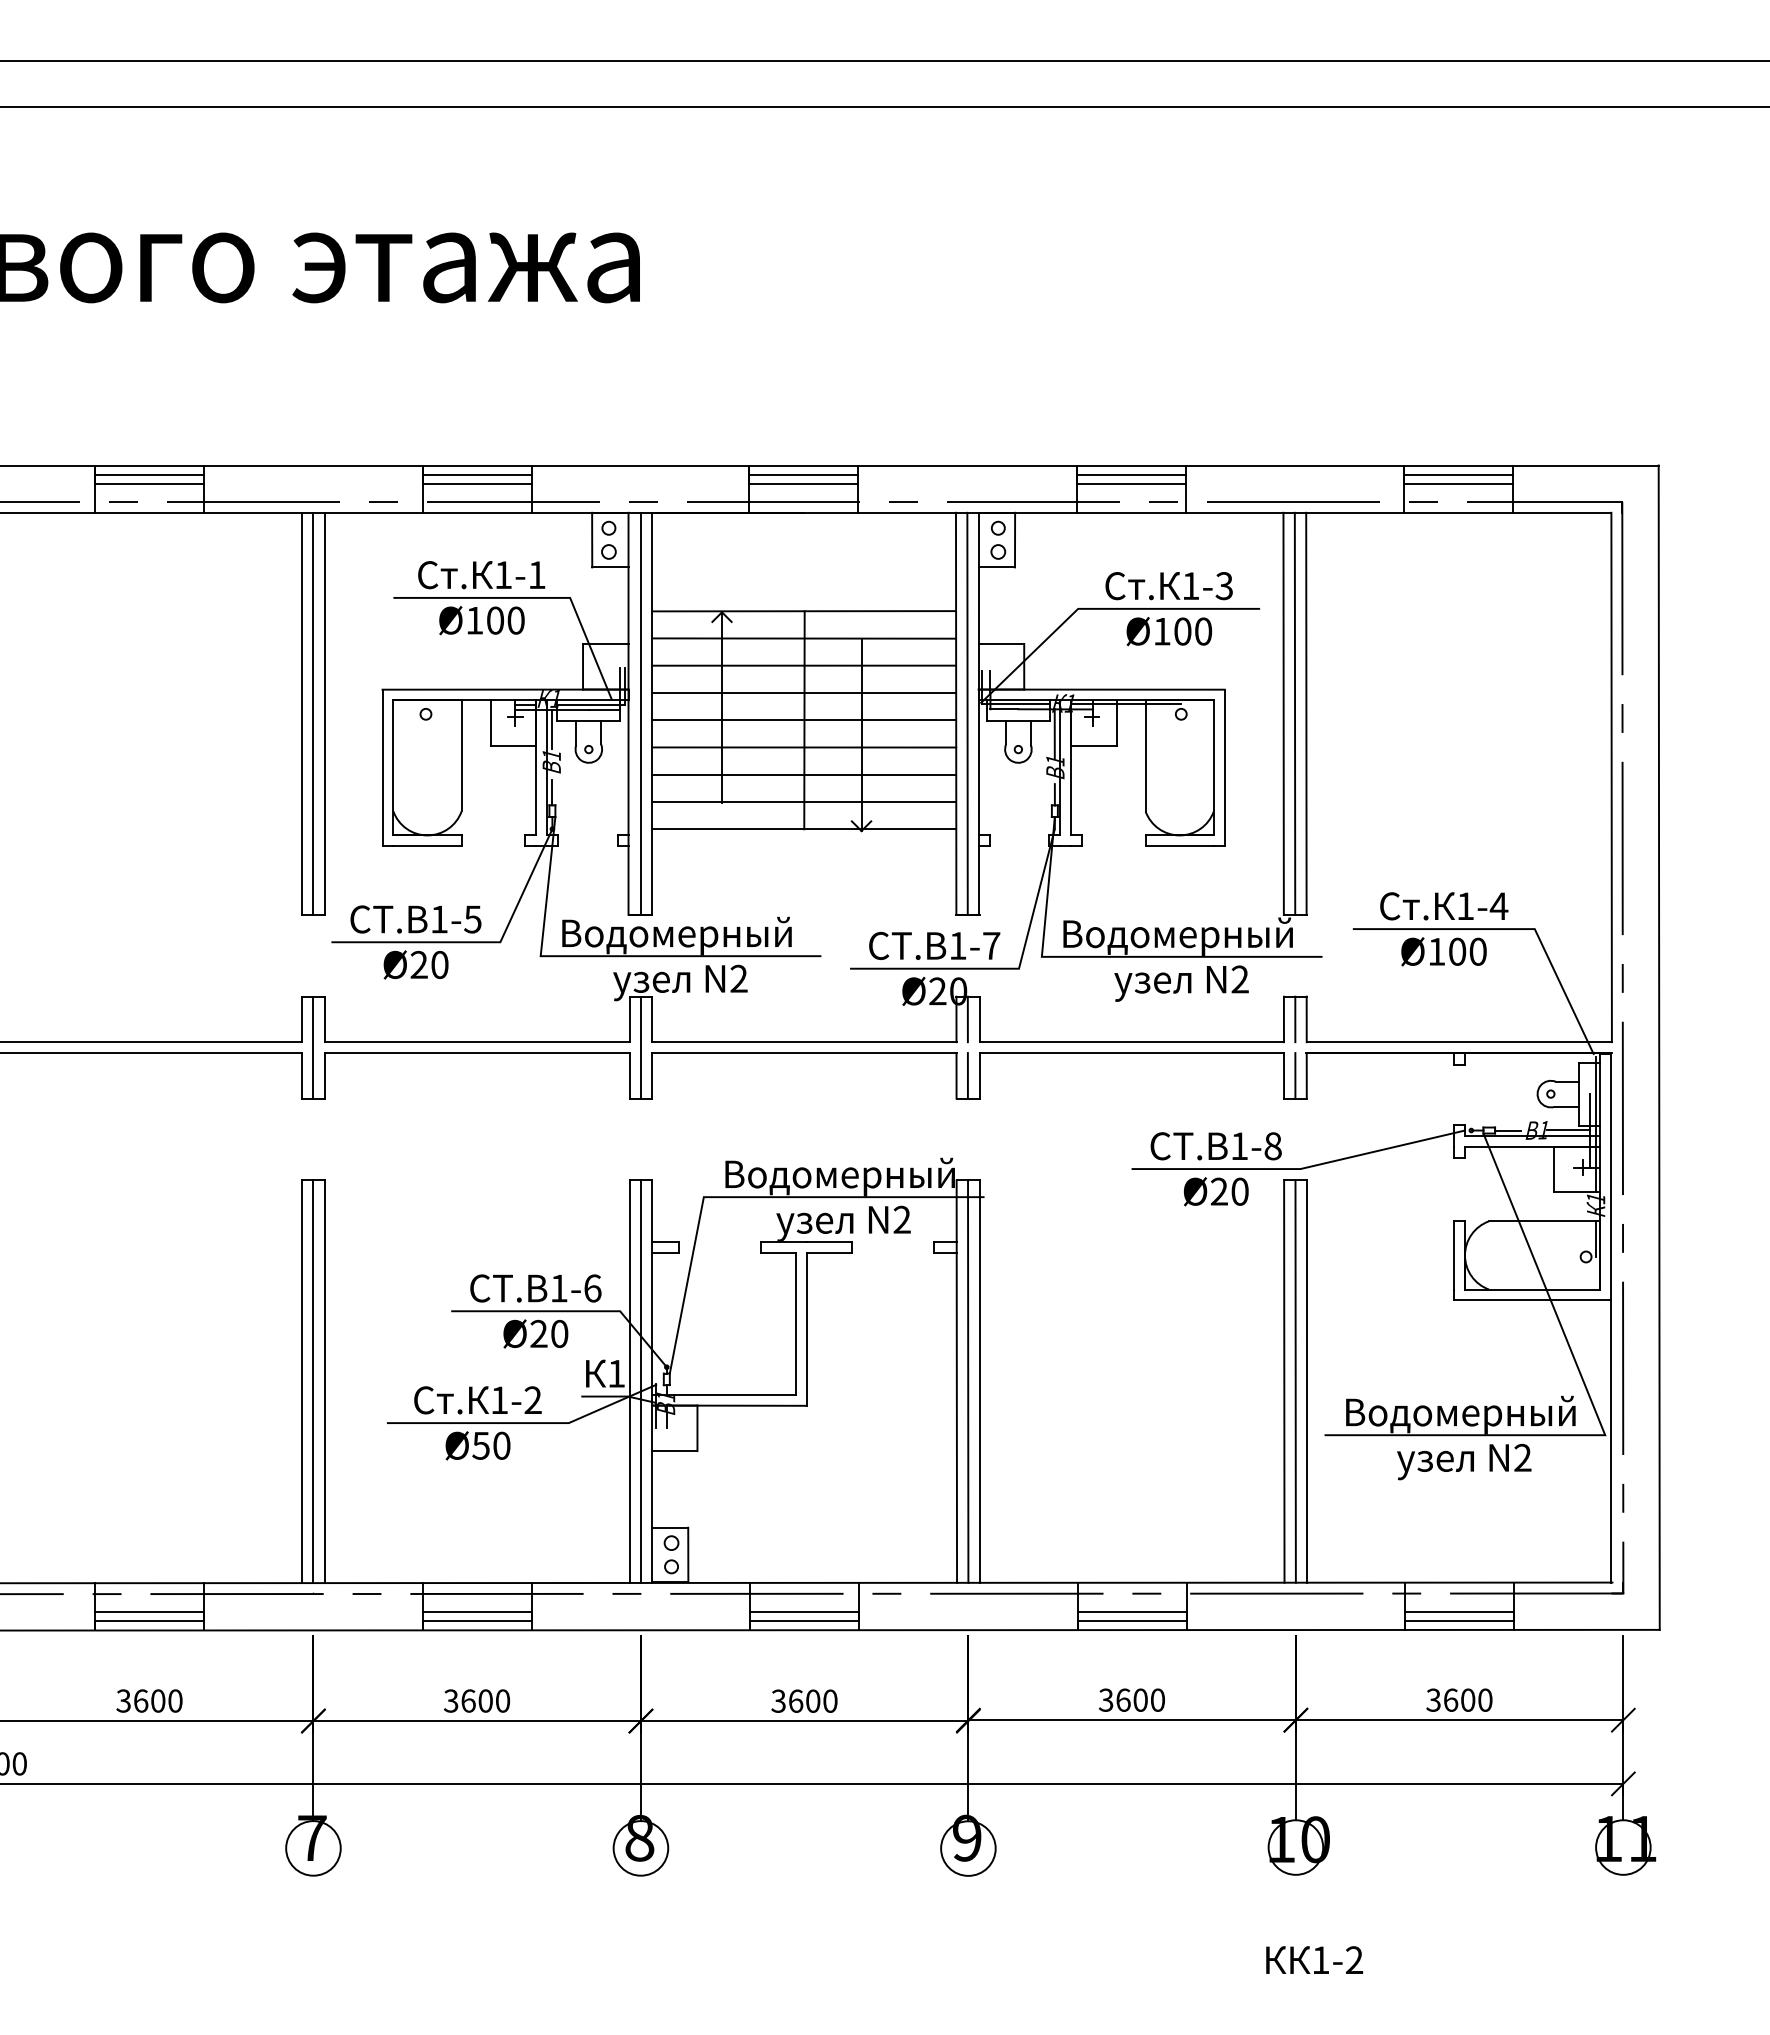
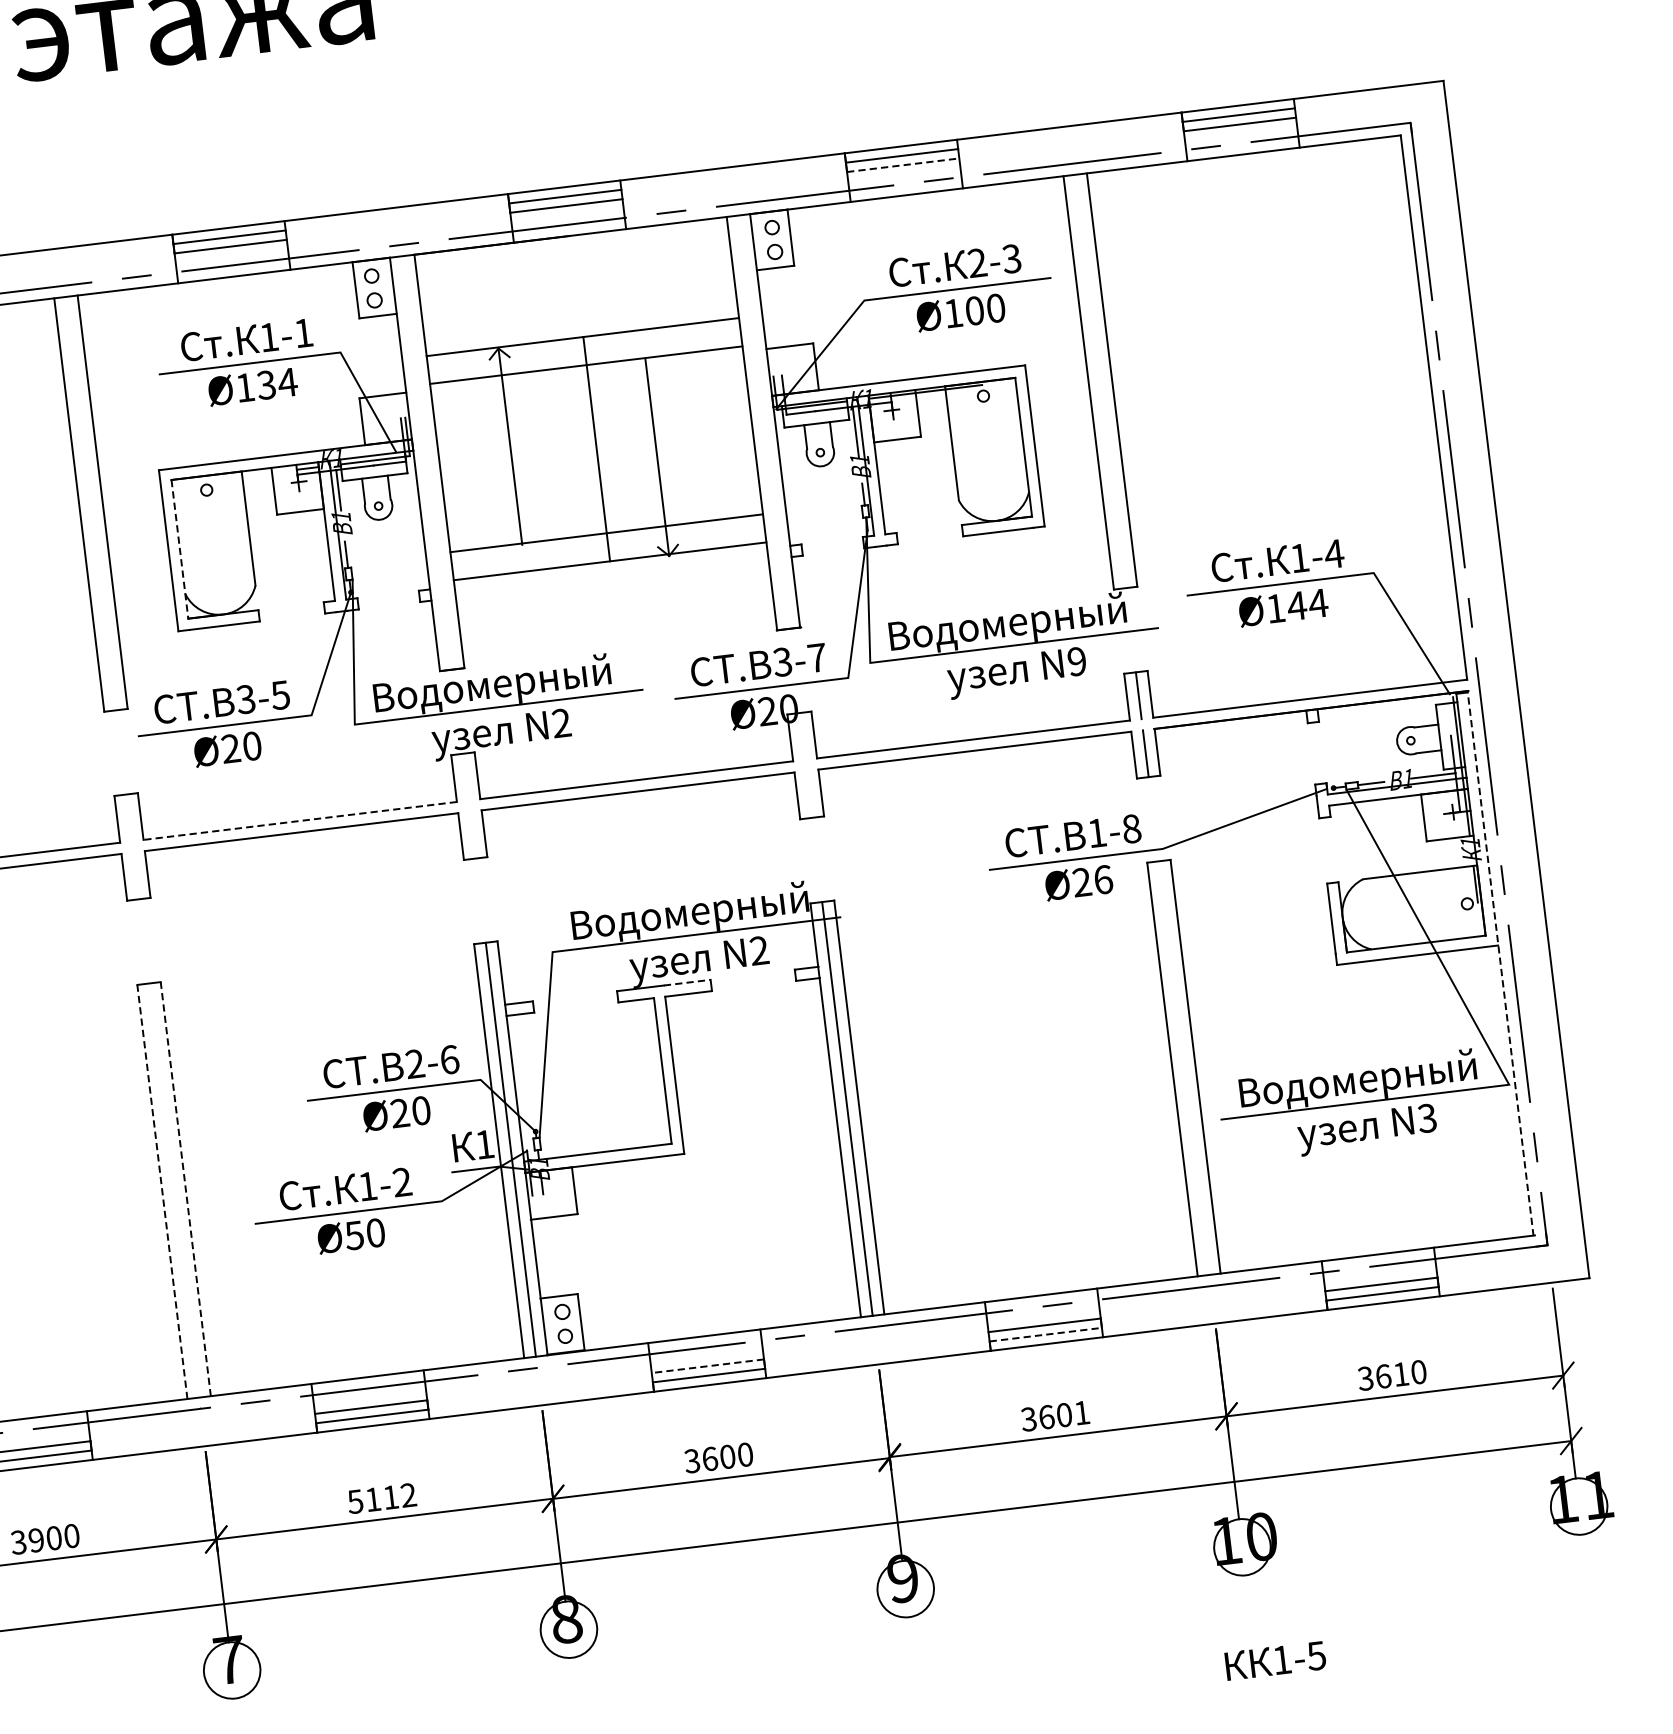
line: (1131, 483) -> (903, 164), solid -> dashed
text: (1190, 585) -> (976, 262), 1-3 -> 2-3
text: (505, 620) -> (276, 383), Ø100 -> Ø134
line: (803, 665) -> (588, 392), removed
line: (803, 692) -> (592, 420), removed
line: (313, 713) -> (90, 503), removed
line: (640, 713) -> (427, 462), removed
line: (967, 713) -> (763, 421), removed
line: (1294, 713) -> (1099, 381), removed
line: (804, 720) -> (596, 449), removed
line: (804, 747) -> (600, 477), removed
line: (393, 768) -> (180, 549), solid -> dashed
line: (804, 774) -> (603, 504), removed
text: (438, 919) -> (245, 699), 1-5 -> 3-5
text: (957, 945) -> (782, 661), 1-7 -> 3-7
text: (1467, 951) -> (1307, 604), Ø100 -> Ø144
text: (1239, 979) -> (1076, 661), N2 -> N9
line: (967, 1019) -> (801, 736), removed
line: (476, 1042) -> (299, 821), solid -> dashed
line: (313, 1047) -> (132, 846), removed
line: (640, 1047) -> (468, 806), removed
line: (967, 1075) -> (808, 794), removed
text: (1239, 1191) -> (1102, 879), Ø20 -> Ø26
line: (829, 1242) -> (687, 983), solid -> dashed
text: (558, 1288) -> (414, 1064), 1-6 -> 2-6
line: (1611, 1317) -> (1501, 962), solid -> dashed
line: (302, 1381) -> (162, 1191), solid -> dashed
line: (313, 1381) -> (174, 1190), removed
line: (324, 1381) -> (185, 1188), solid -> dashed
line: (1295, 1381) -> (1183, 1068), removed
text: (1522, 1457) -> (1426, 1117), N2 -> N3
line: (804, 1612) -> (707, 1366), solid -> dashed
line: (1132, 1620) -> (1046, 1334), solid -> dashed
text: (1157, 1699) -> (1081, 1412), 3600 -> 3601
text: (1468, 1699) -> (1401, 1373), 3600 -> 3610
text: (140, 1700) -> (35, 1539), 3600 -> 3900
text: (477, 1700) -> (382, 1497), 3600 -> 5112
text: (1354, 1960) -> (1316, 1656), 1-2 -> 1-5

